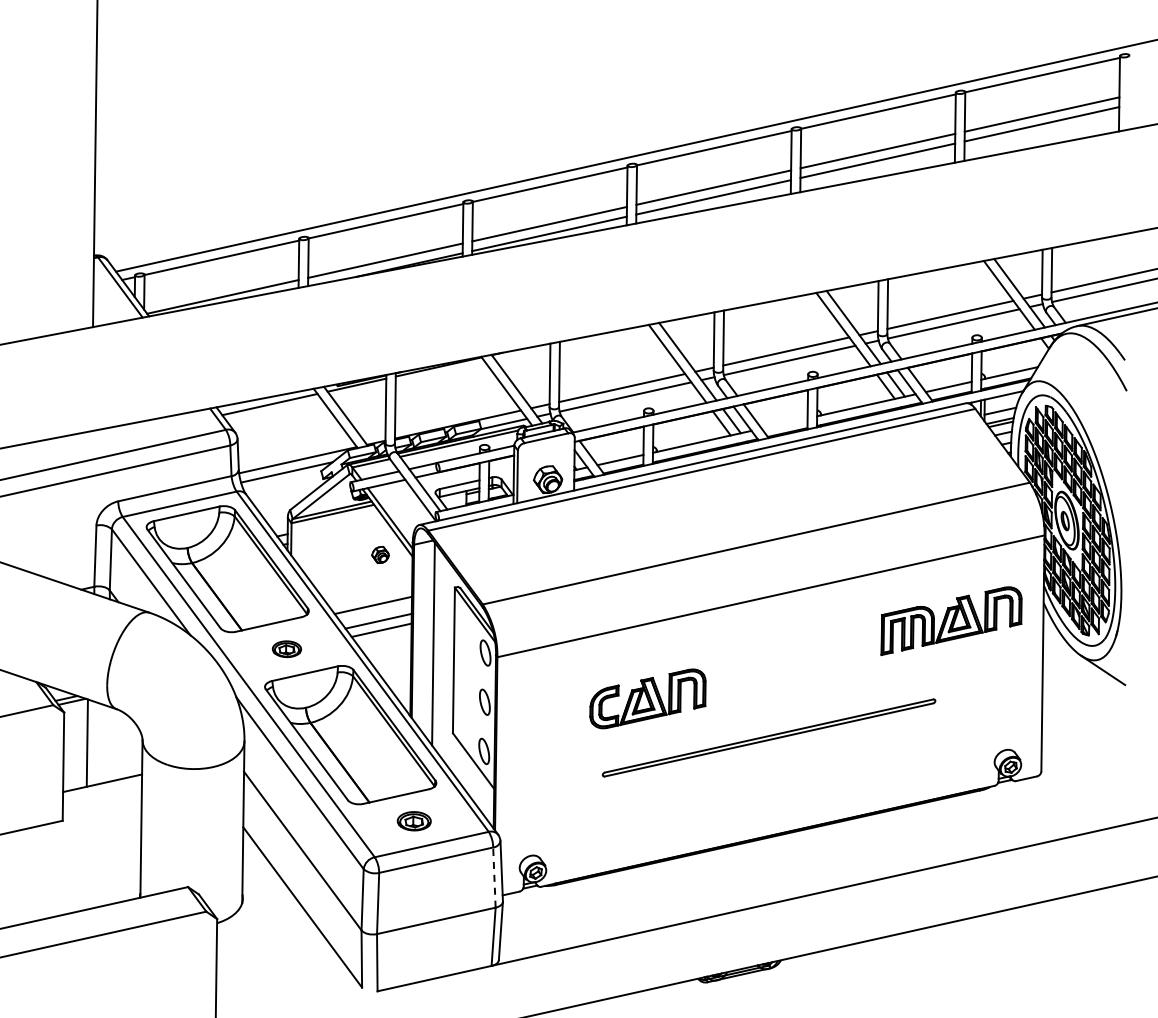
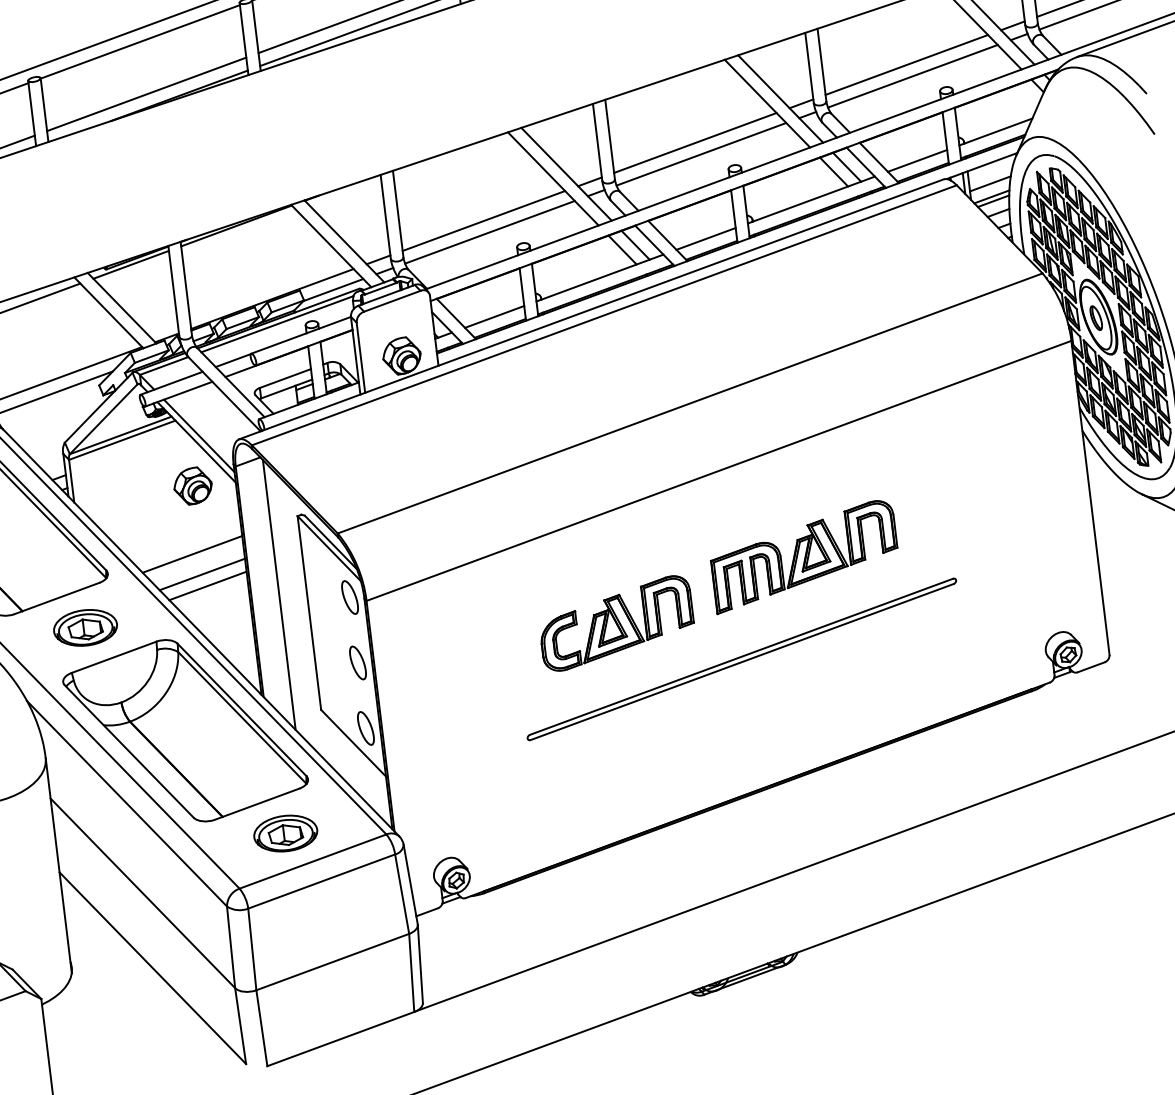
line: (784, 423) -> (705, 238), added
part: (380, 554) -> (192, 485), size x1.67
part: (951, 621) -> (804, 556), moved
part: (286, 649) -> (85, 628), size x1.67
part: (647, 698) -> (615, 623), moved
part: (413, 821) -> (284, 834), size x1.43
line: (494, 877) -> (402, 894), dashed -> solid

